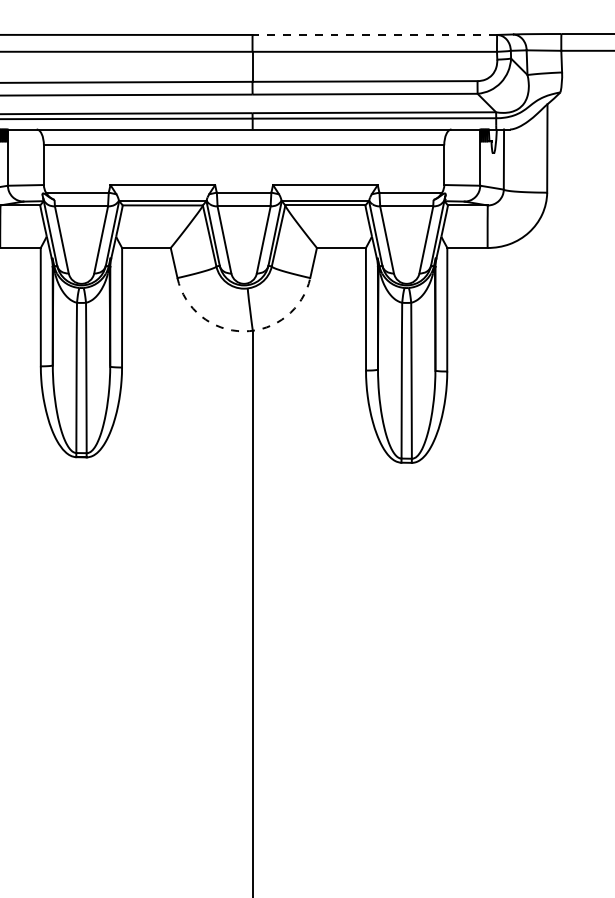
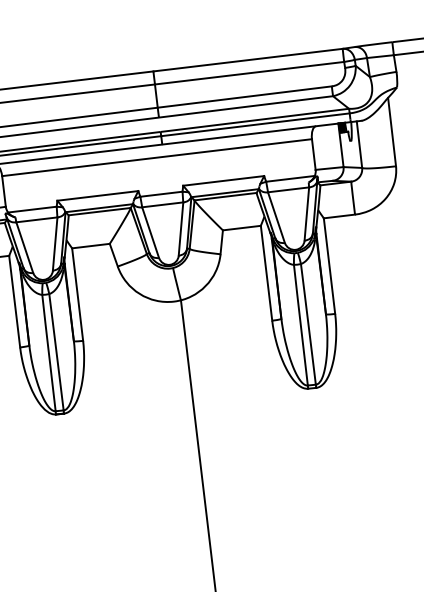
line: (374, 34) -> (247, 59), dashed -> solid
arc: (243, 331) -> (173, 301), dashed -> solid

